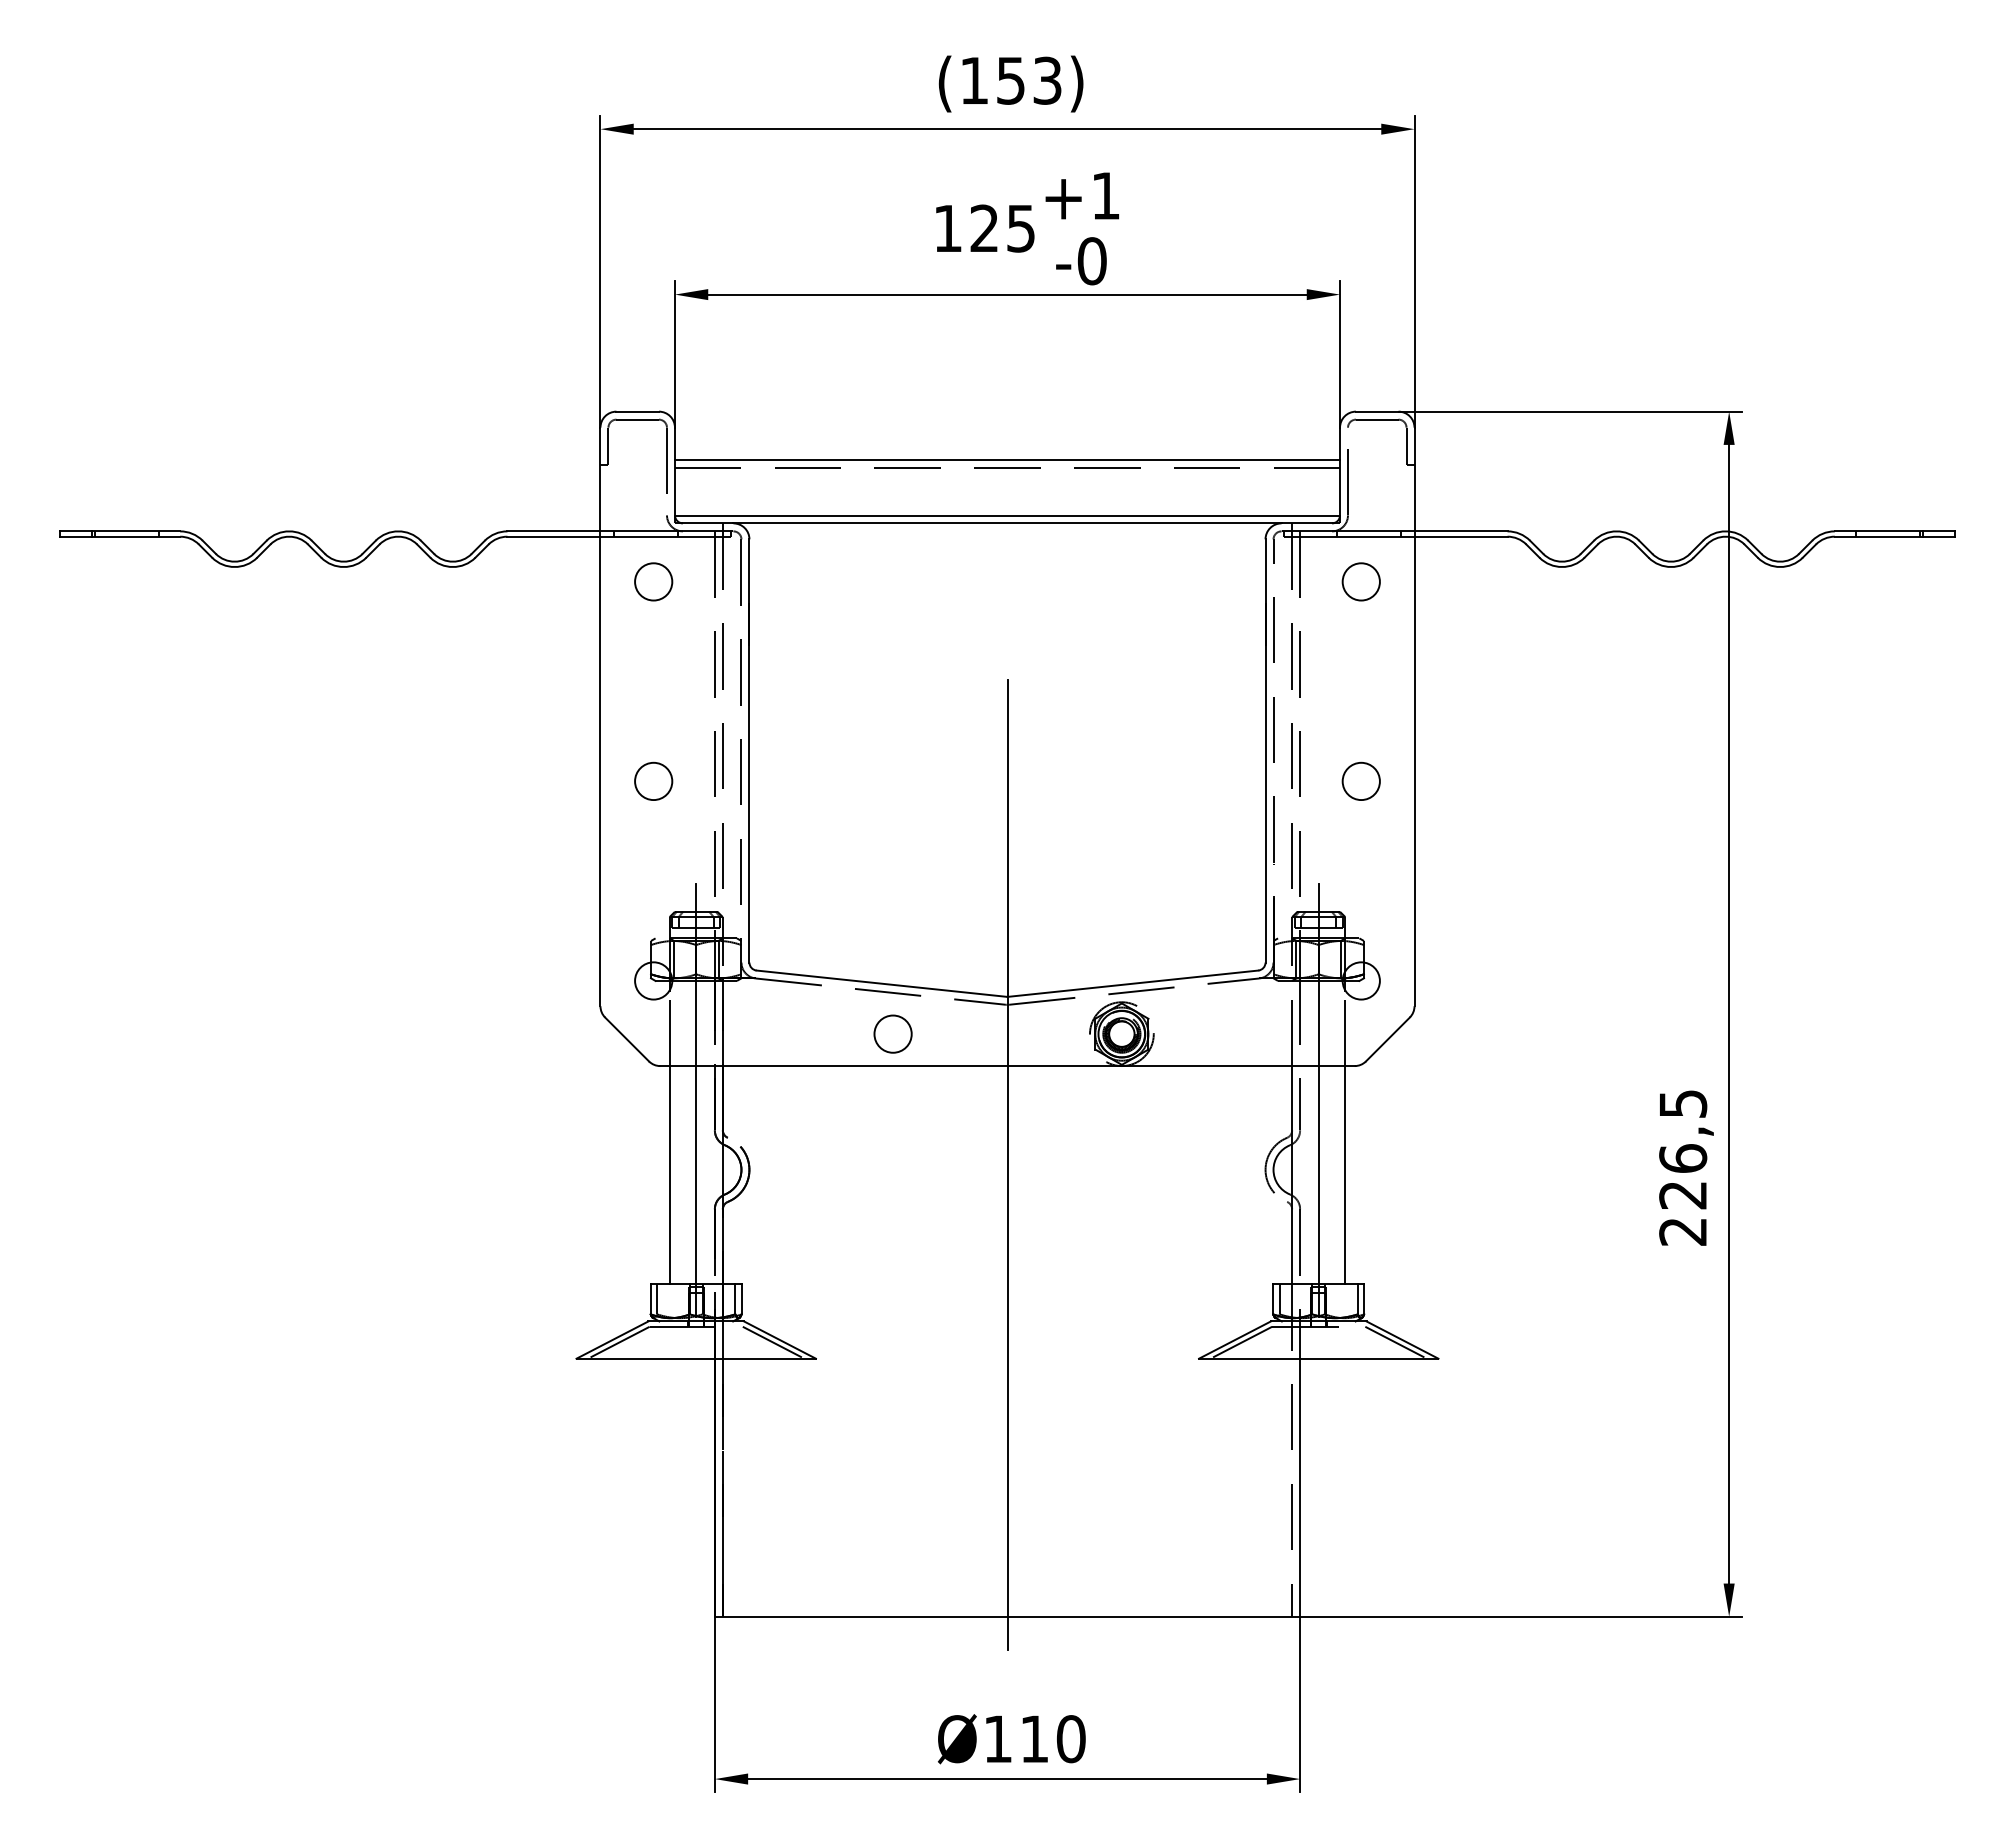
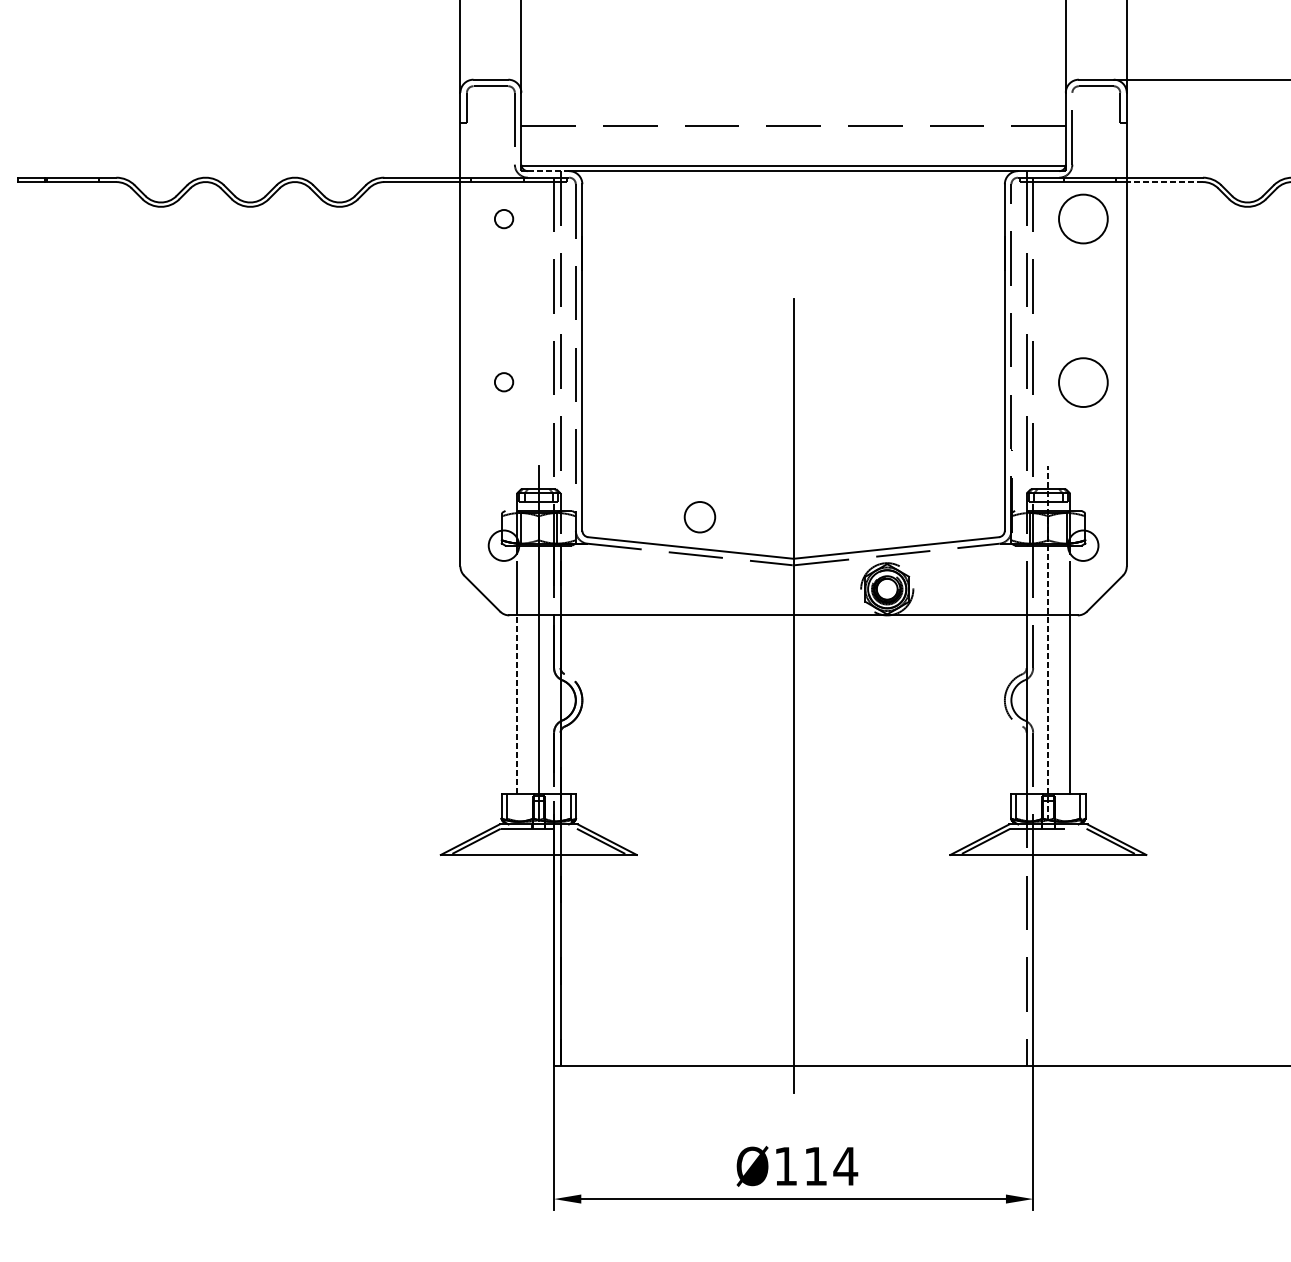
line: (1007, 460) -> (793, 119), removed
line: (708, 523) -> (548, 171), solid -> dashed
line: (1461, 536) -> (1165, 181), solid -> dashed
circle: (653, 581) -> (503, 218), size x0.6
circle: (1360, 581) -> (1082, 218), size x1.6
circle: (653, 780) -> (503, 381), size x0.6
circle: (1360, 780) -> (1082, 381), size x1.6
circle: (892, 1033) -> (699, 516), moved
line: (1318, 1100) -> (1048, 643), solid -> dashed
line: (669, 1174) -> (516, 704), solid -> dashed
text: (1070, 1739) -> (845, 1166), 110 -> 114

